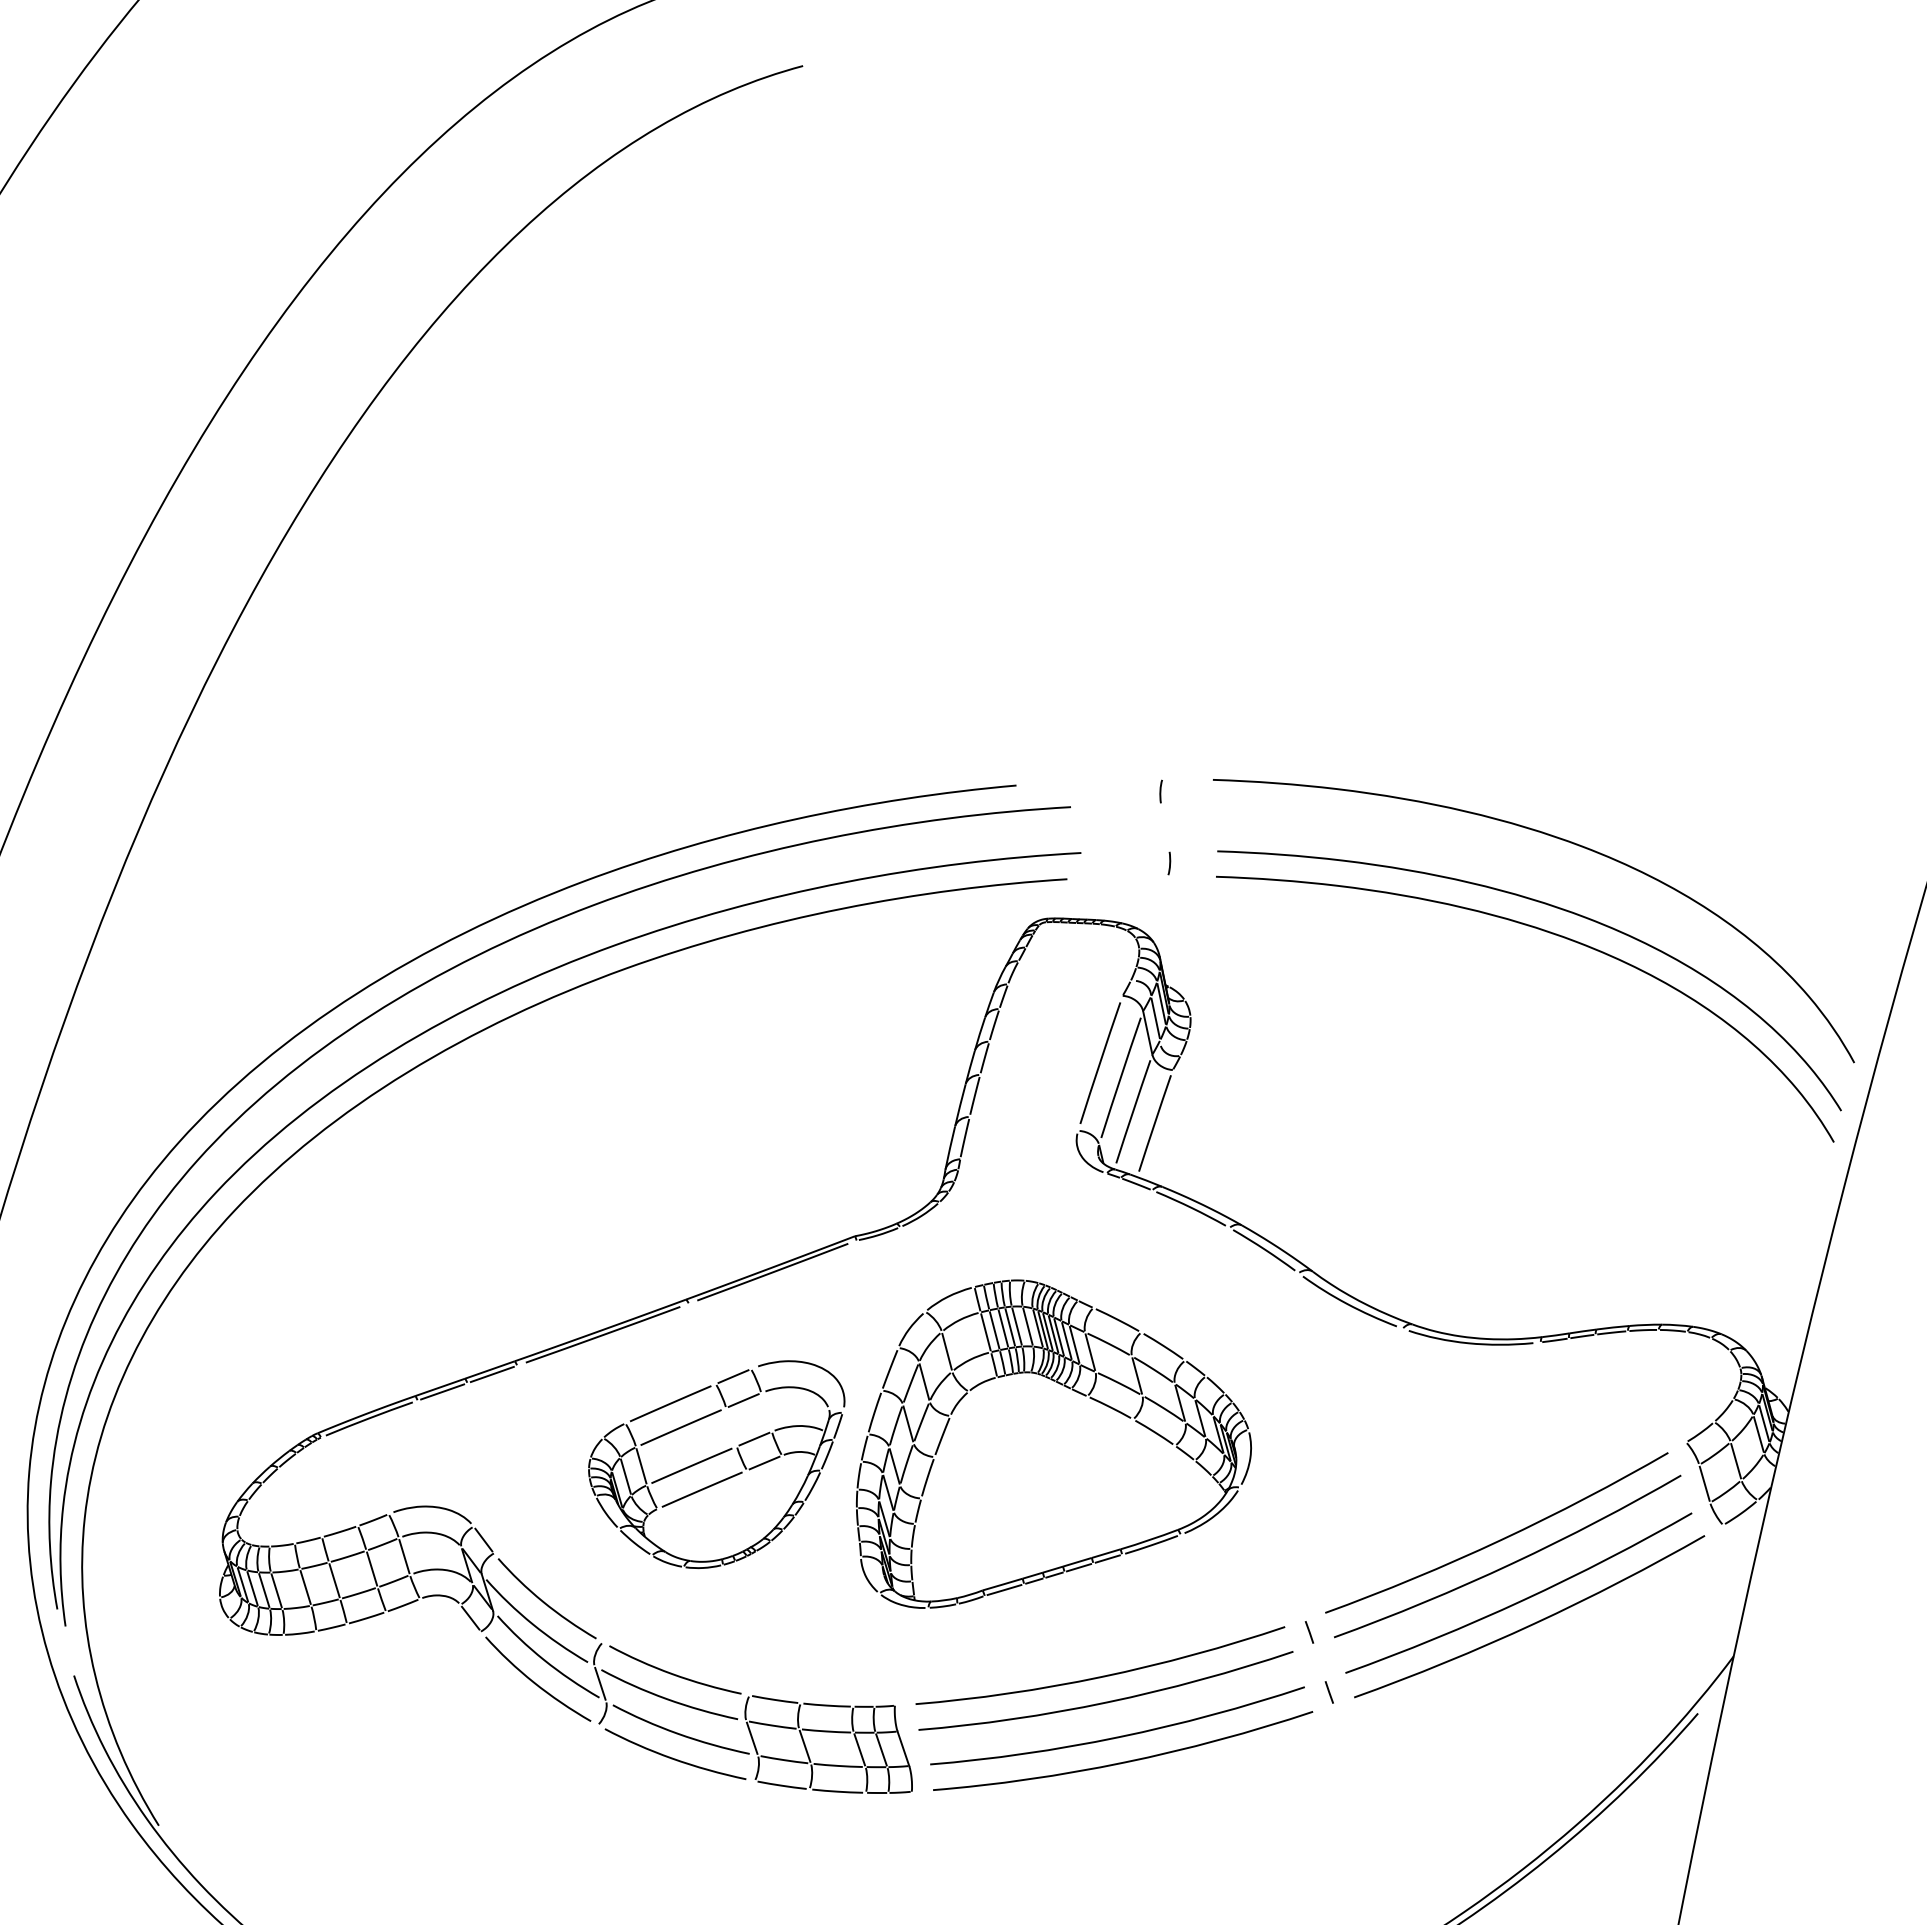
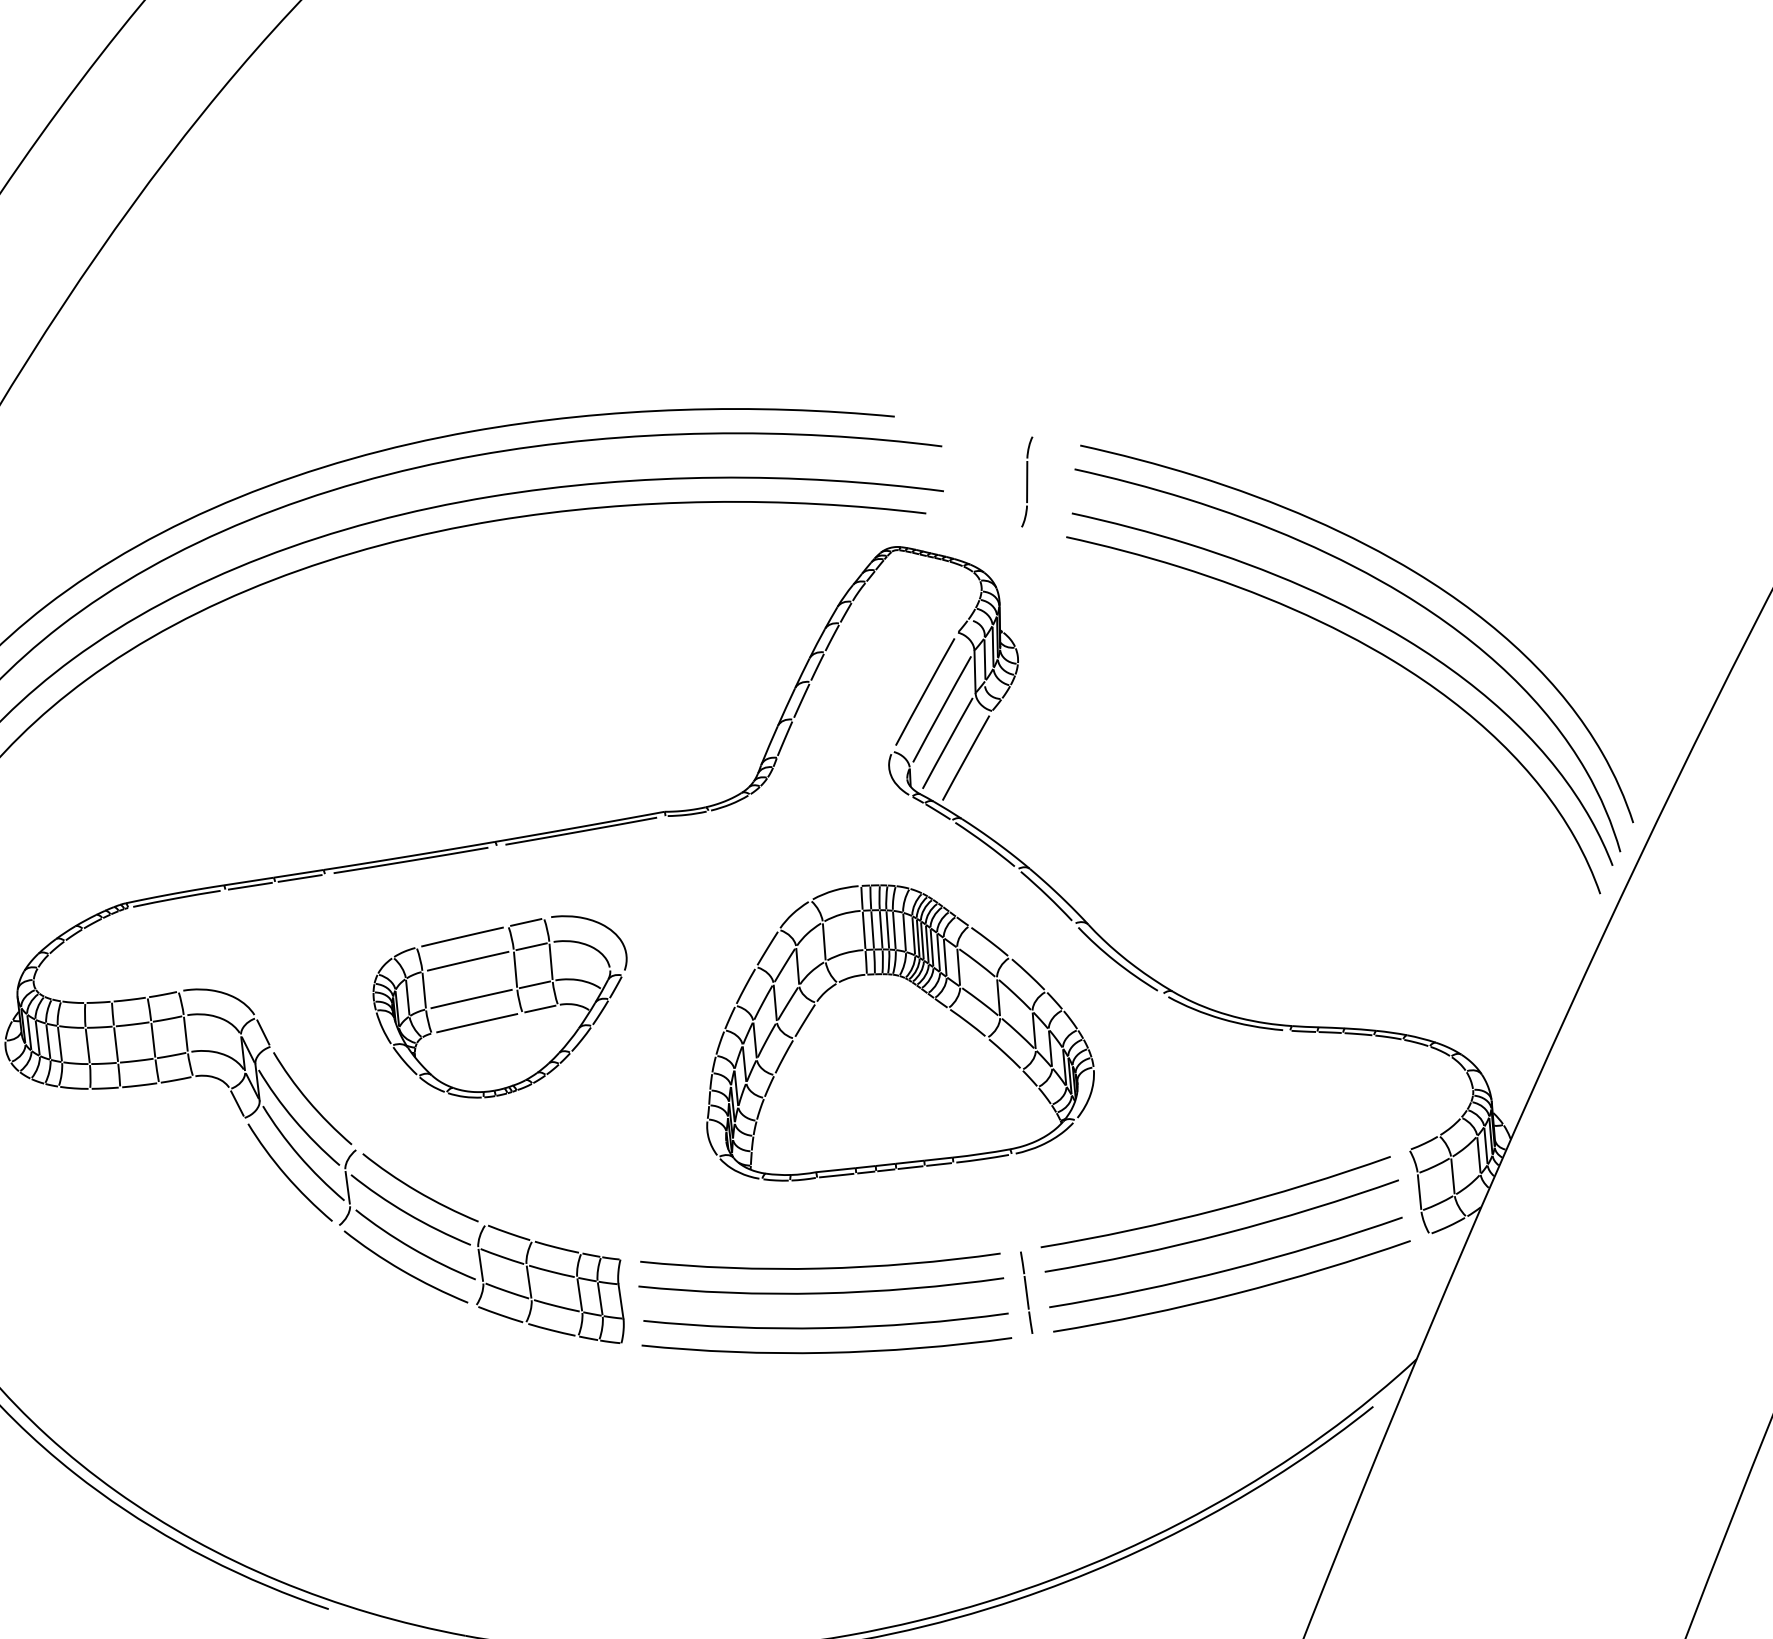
line: (1165, 827) -> (1027, 482), added
curve: (1557, 866) -> (1388, 586), added
part: (1078, 1393) -> (940, 1003), moved
line: (766, 1412) -> (550, 961), added
line: (731, 1426) -> (515, 968), added
line: (1319, 1662) -> (1026, 1292), added

